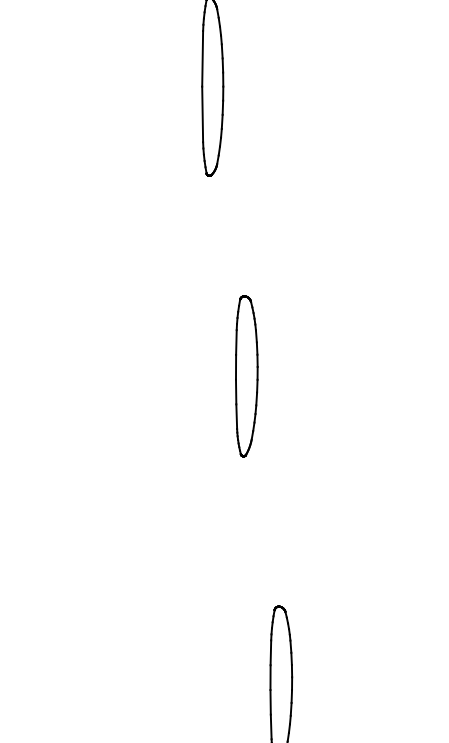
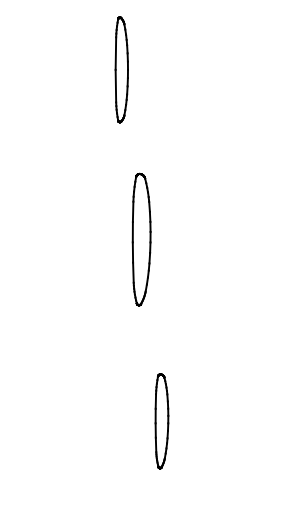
part: (246, 376) -> (141, 239), size x1.4

